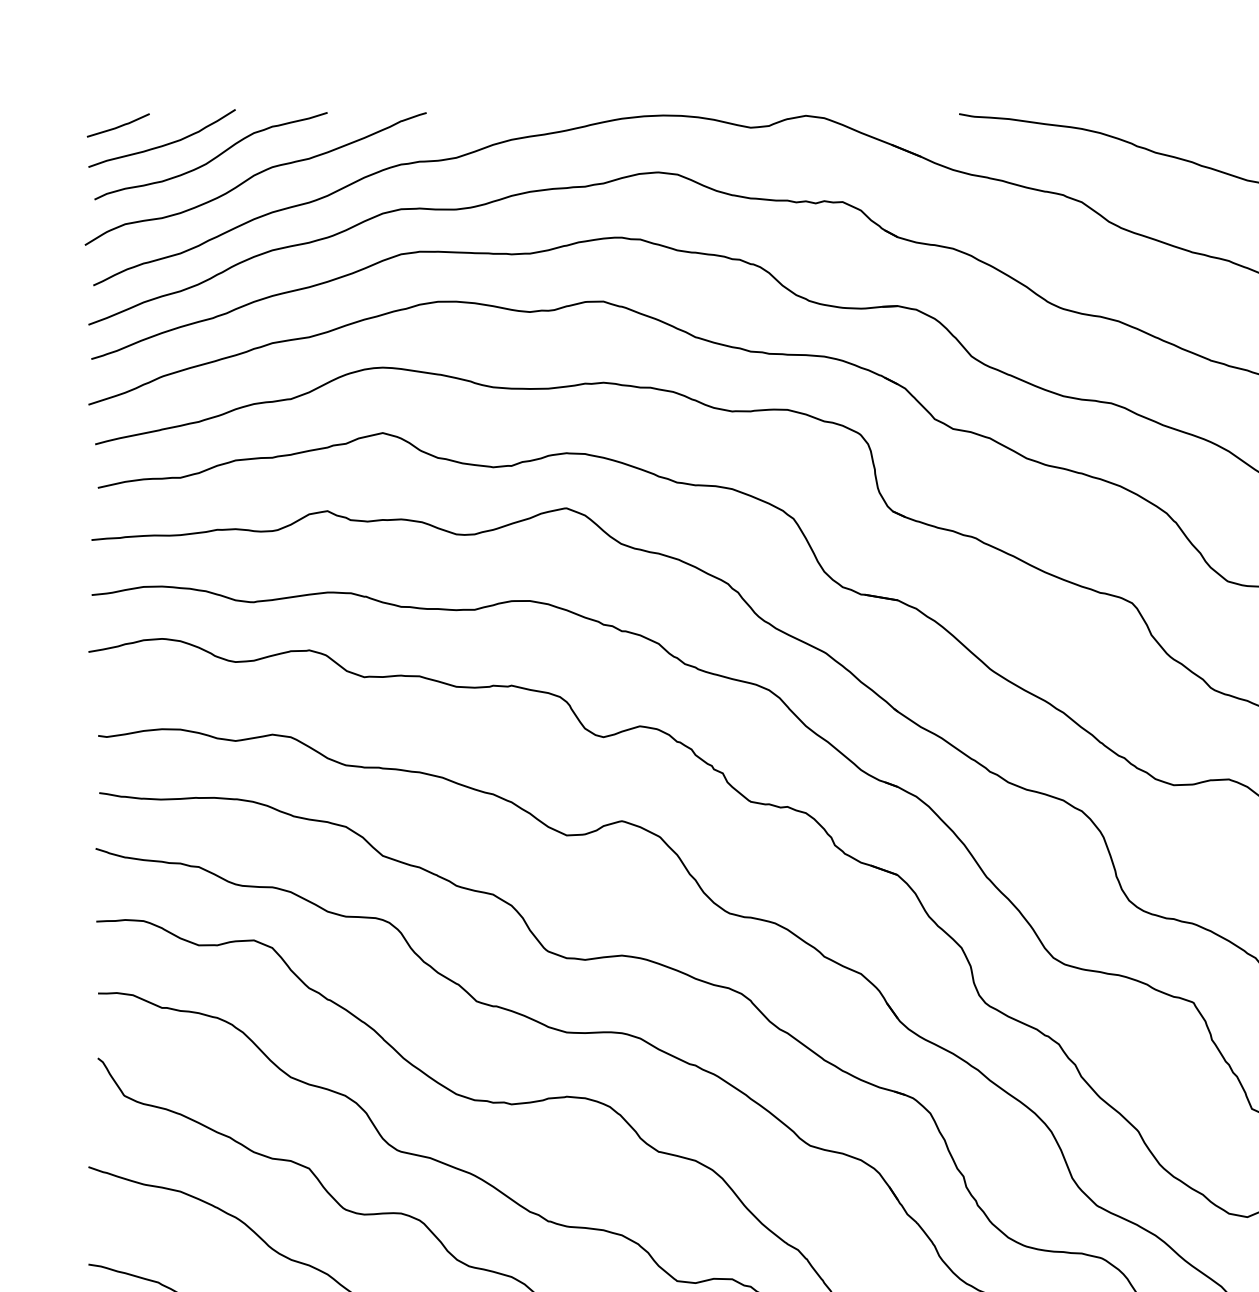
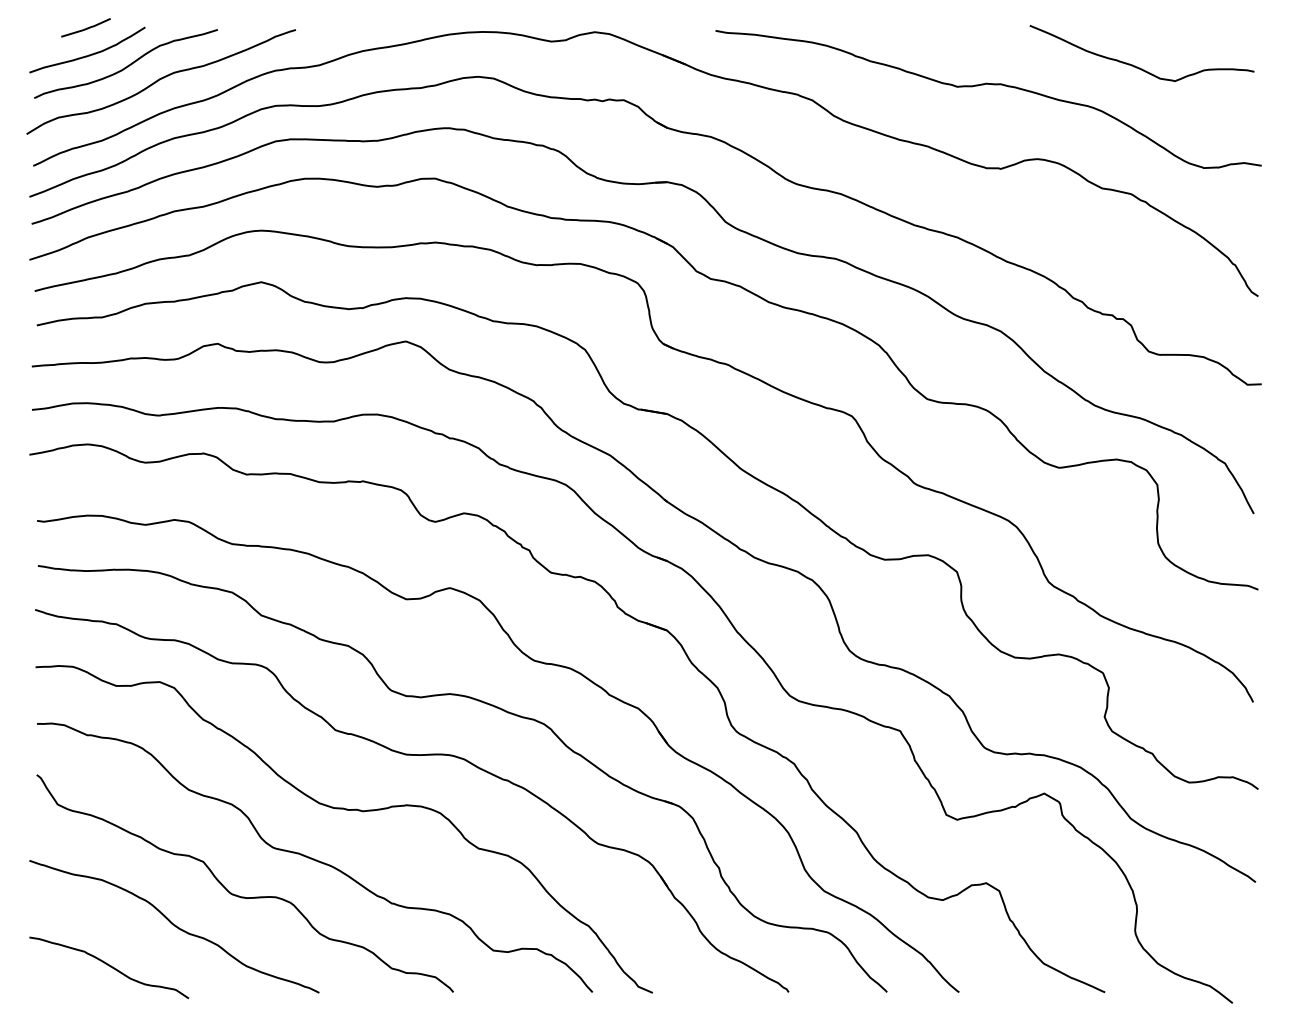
line: (117, 126) -> (85, 28), moved

